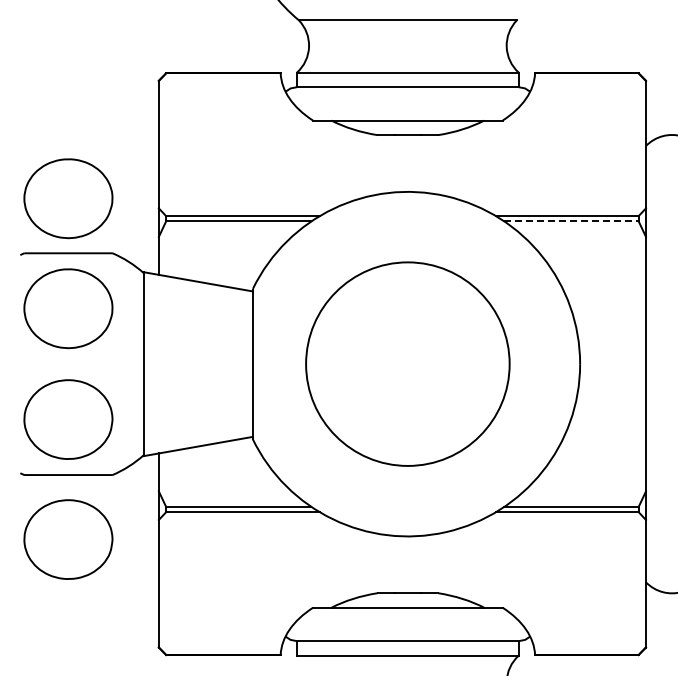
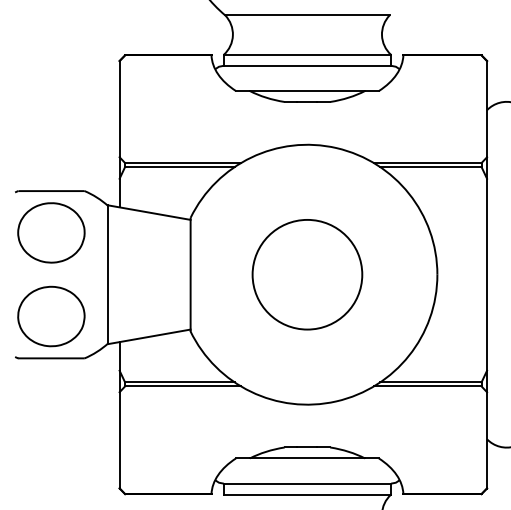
part: (68, 198) -> (51, 149), removed
line: (572, 221) -> (431, 167), dashed -> solid
circle: (407, 363) -> (307, 274), size x0.71
part: (68, 539) -> (51, 406), removed

